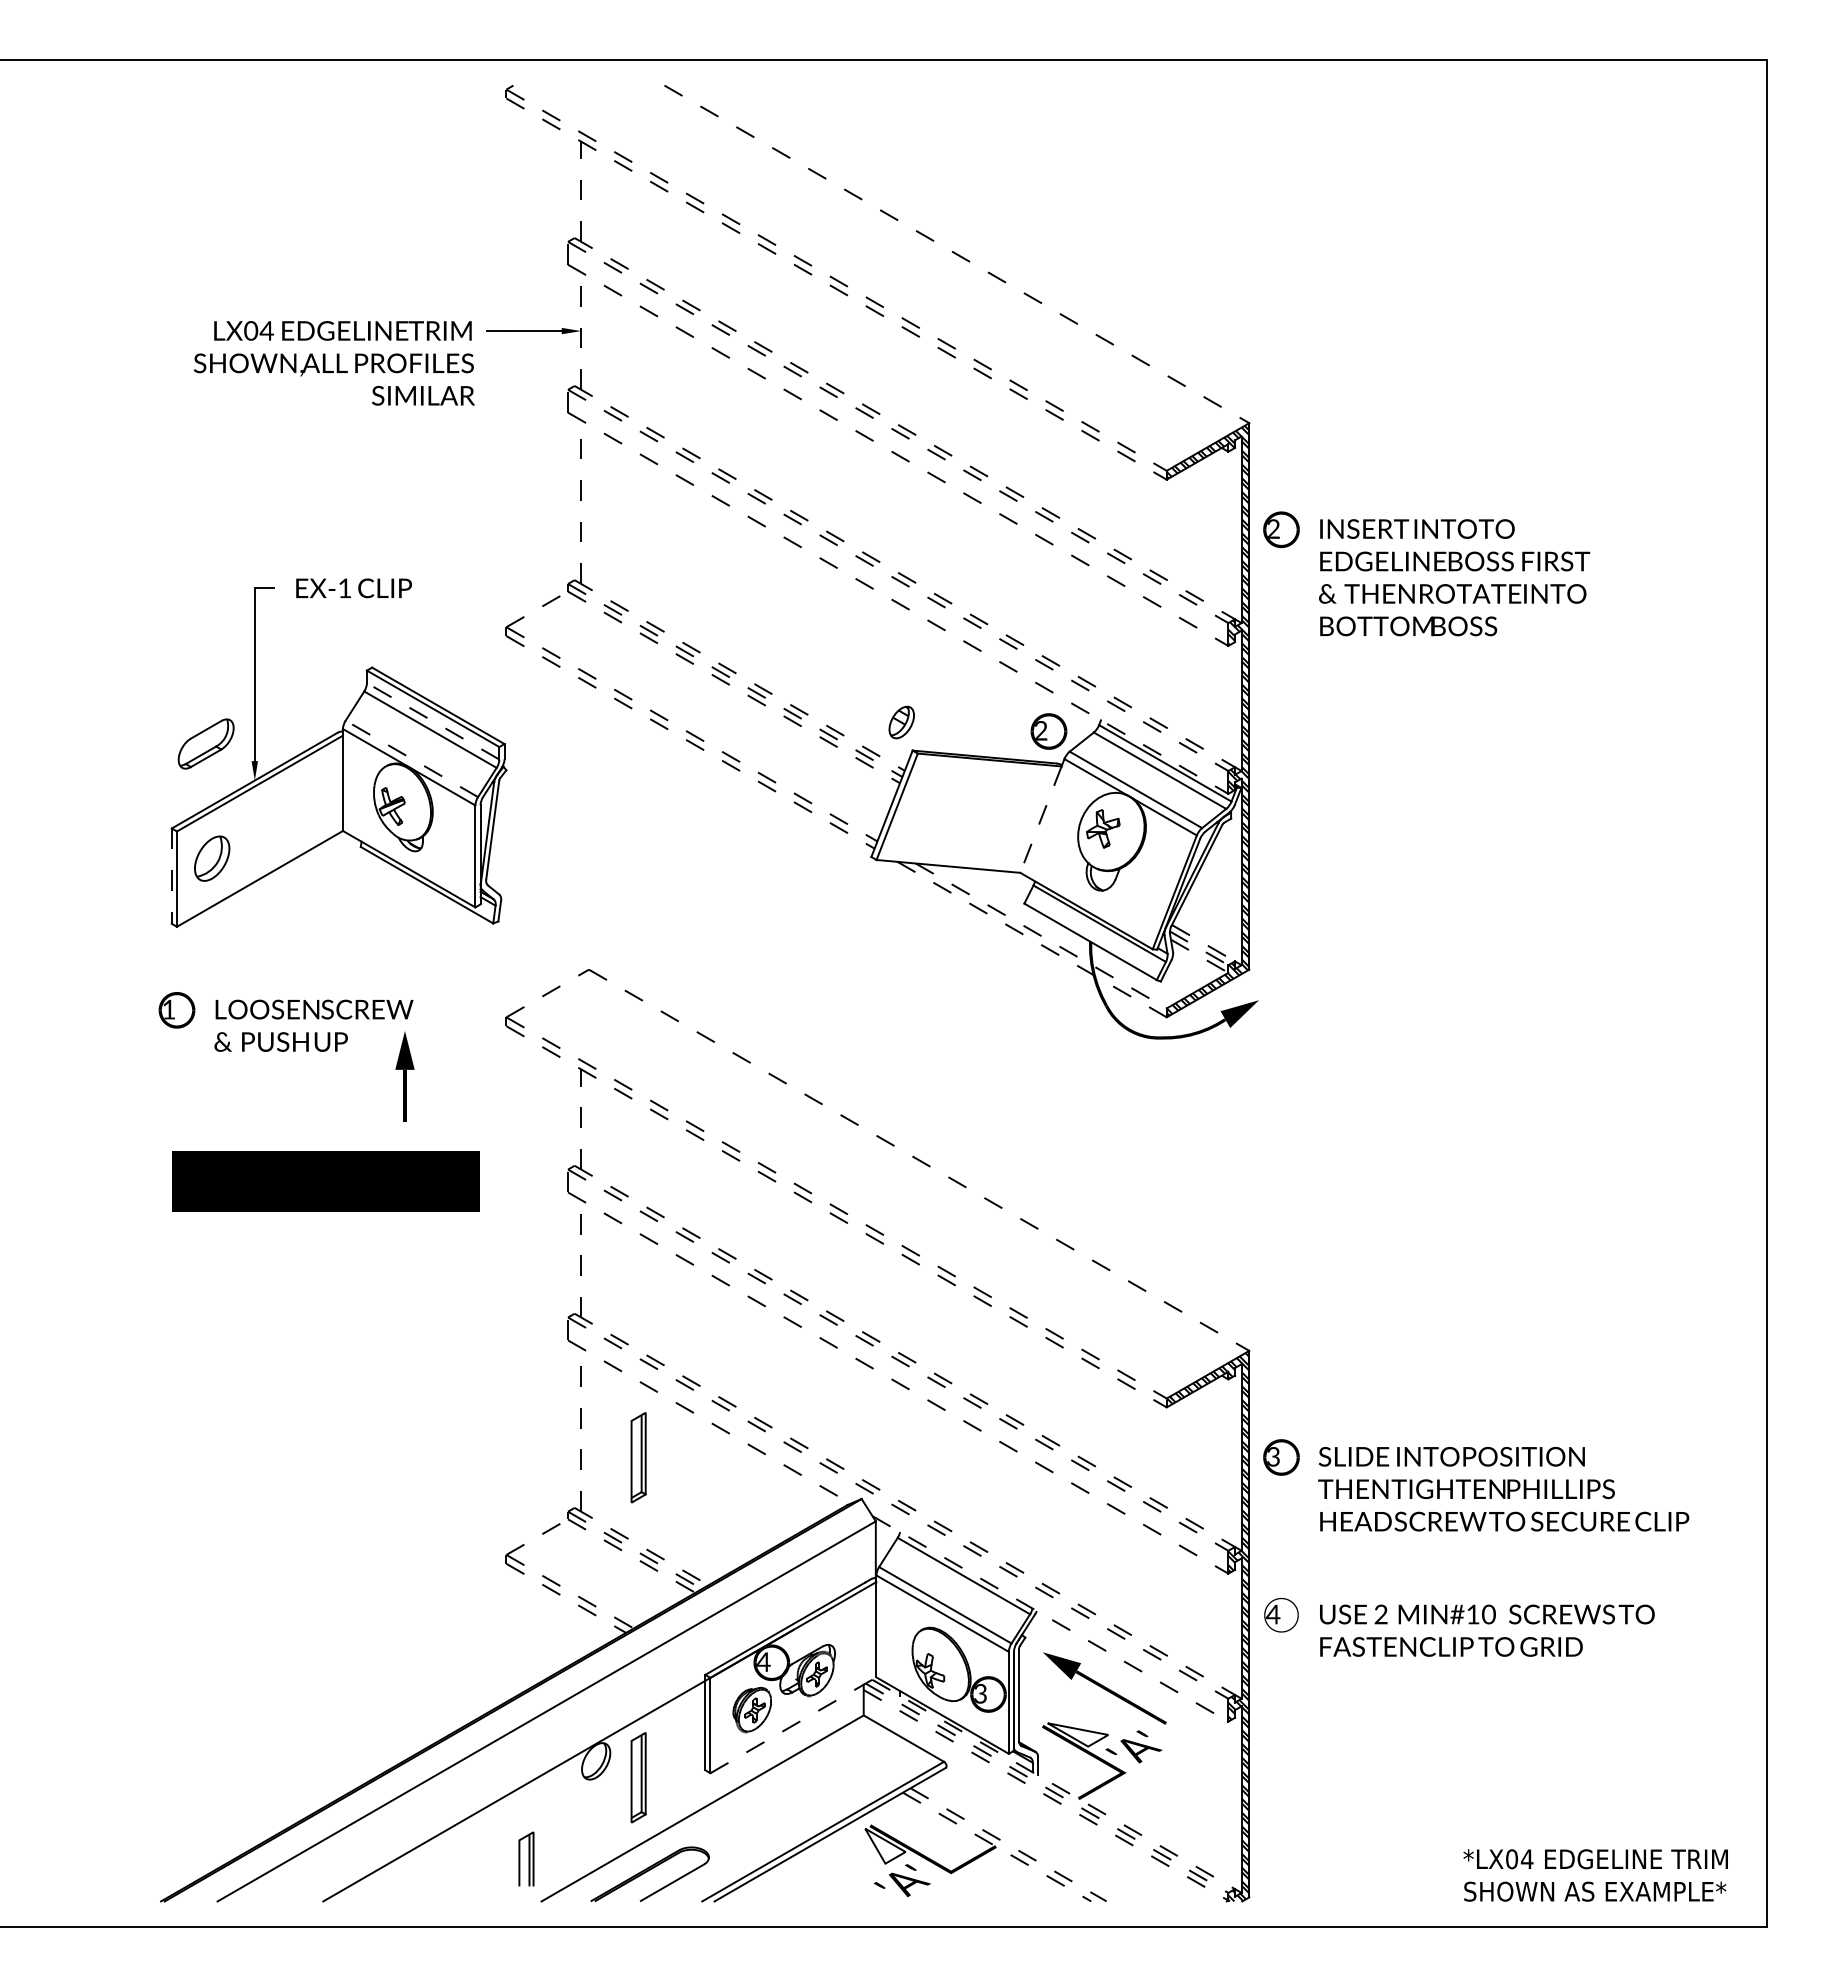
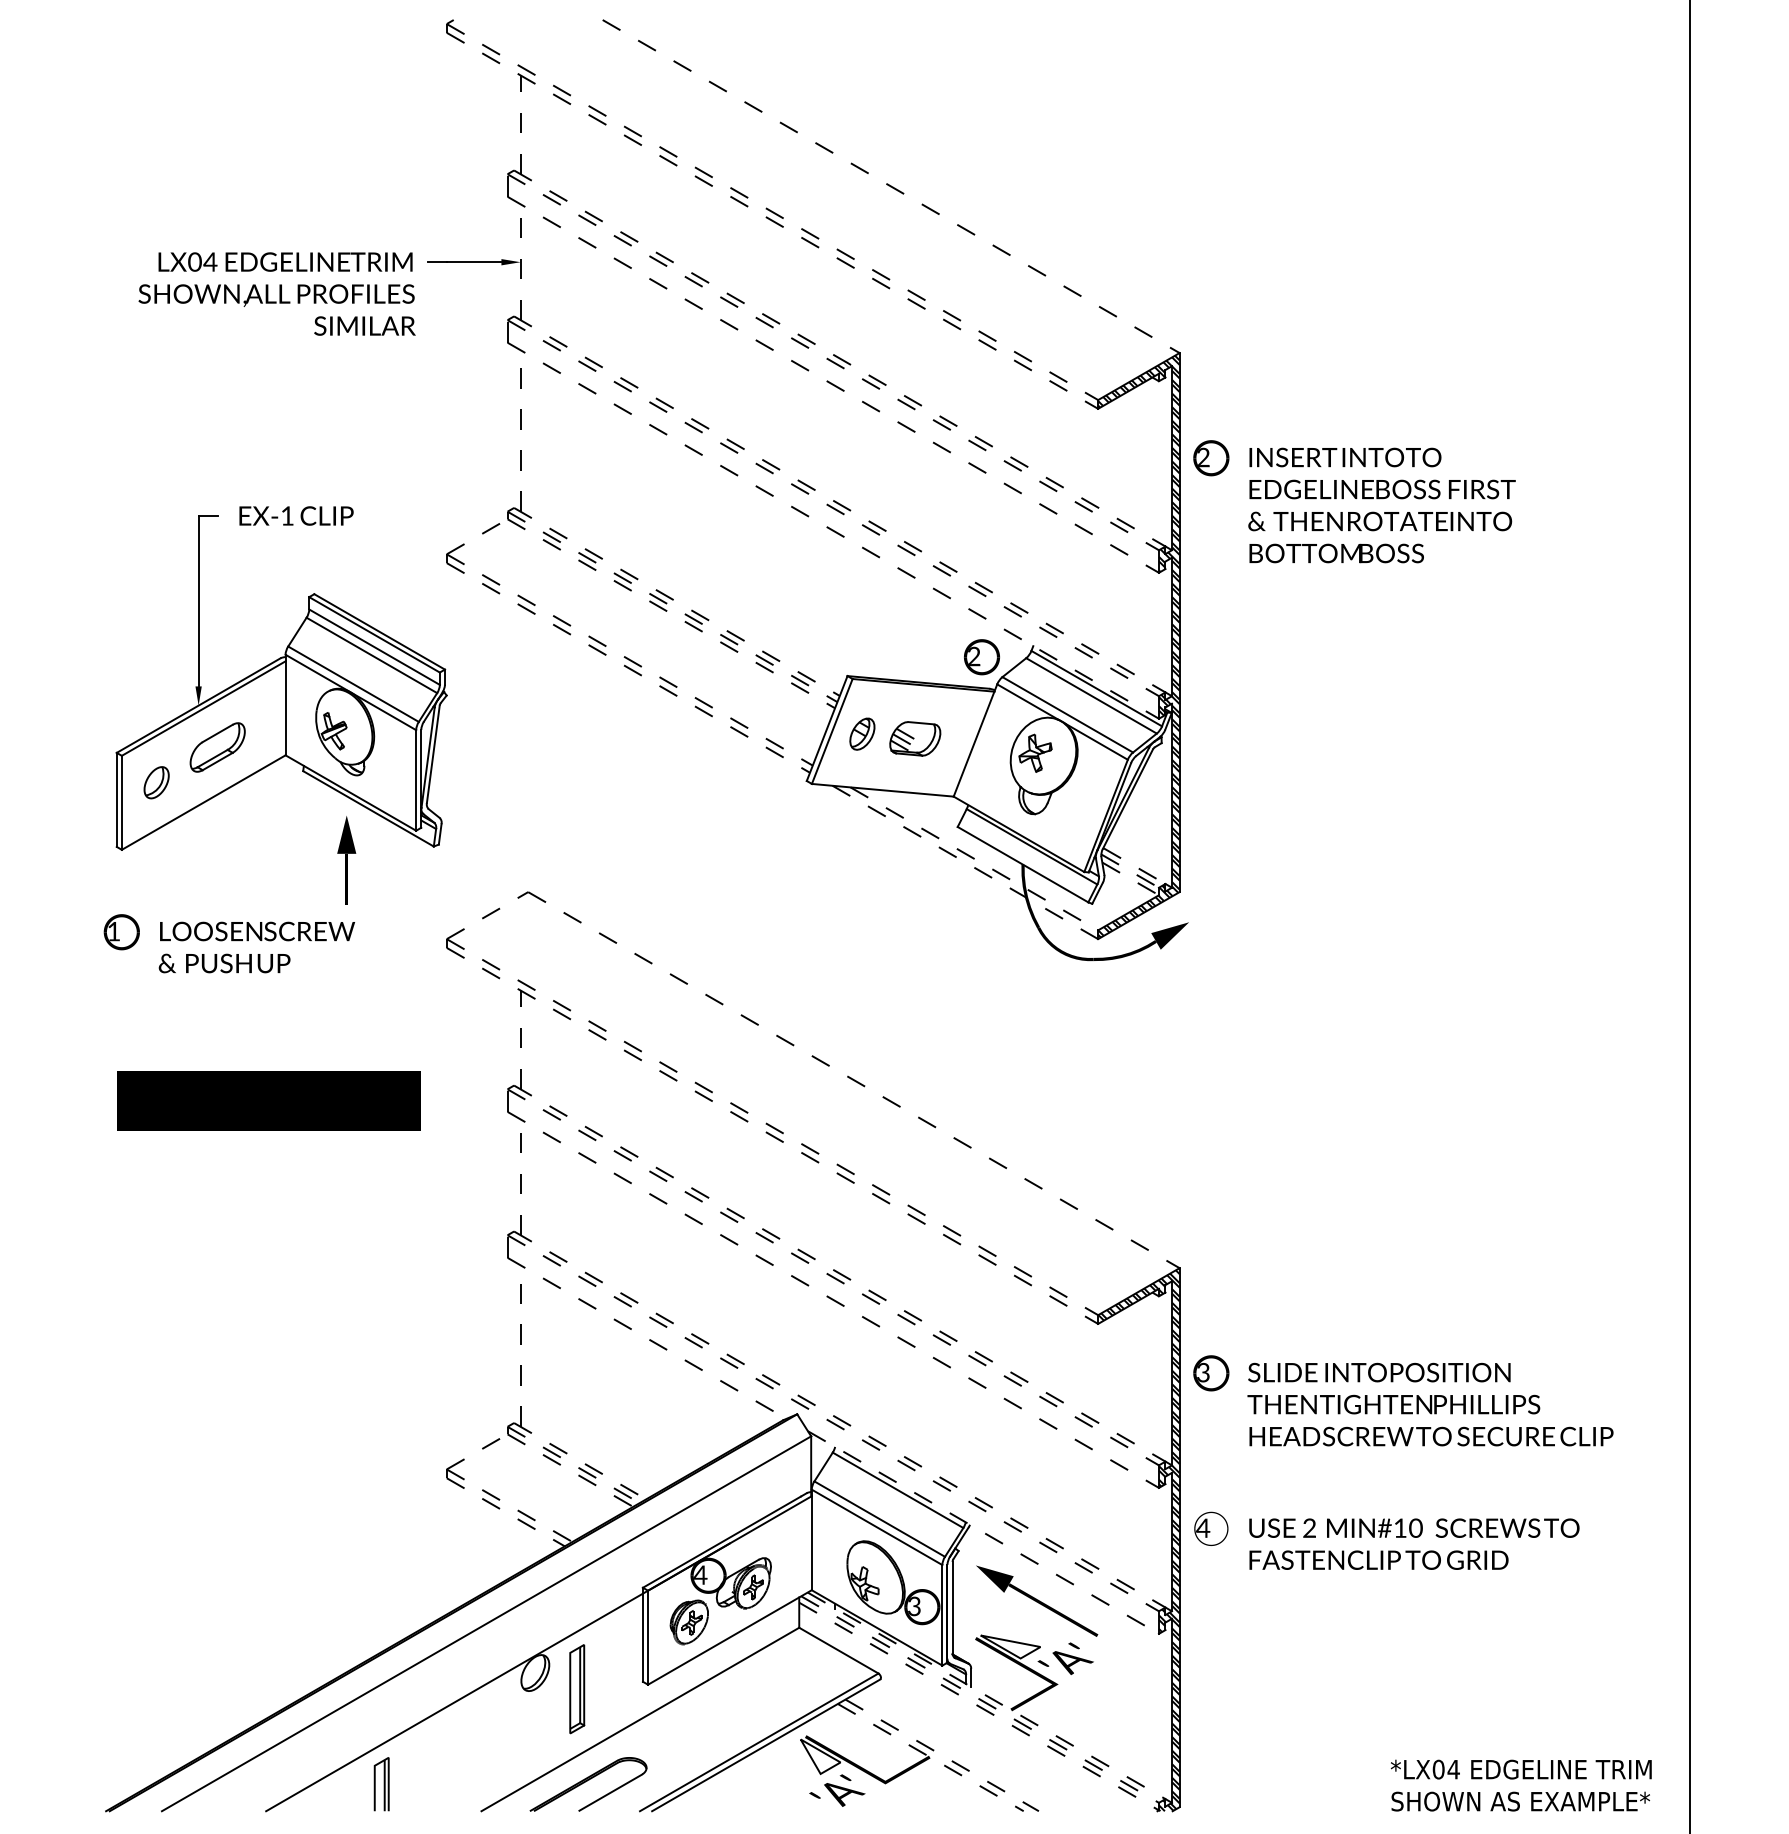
line: (432, 721) -> (373, 647), dashed -> solid
part: (901, 722) -> (862, 734), moved
part: (205, 743) -> (217, 746), moved
line: (411, 758) -> (353, 683), dashed -> solid
part: (981, 814) -> (915, 739), added
line: (1040, 820) -> (973, 744), dashed -> solid
part: (212, 858) -> (156, 782), size x0.71
line: (171, 876) -> (116, 800), dashed -> solid
part: (404, 1076) -> (346, 860), moved
part: (638, 1457) -> (577, 1373), removed
line: (793, 1725) -> (729, 1637), dashed -> solid
part: (526, 1858) -> (381, 1783), moved

